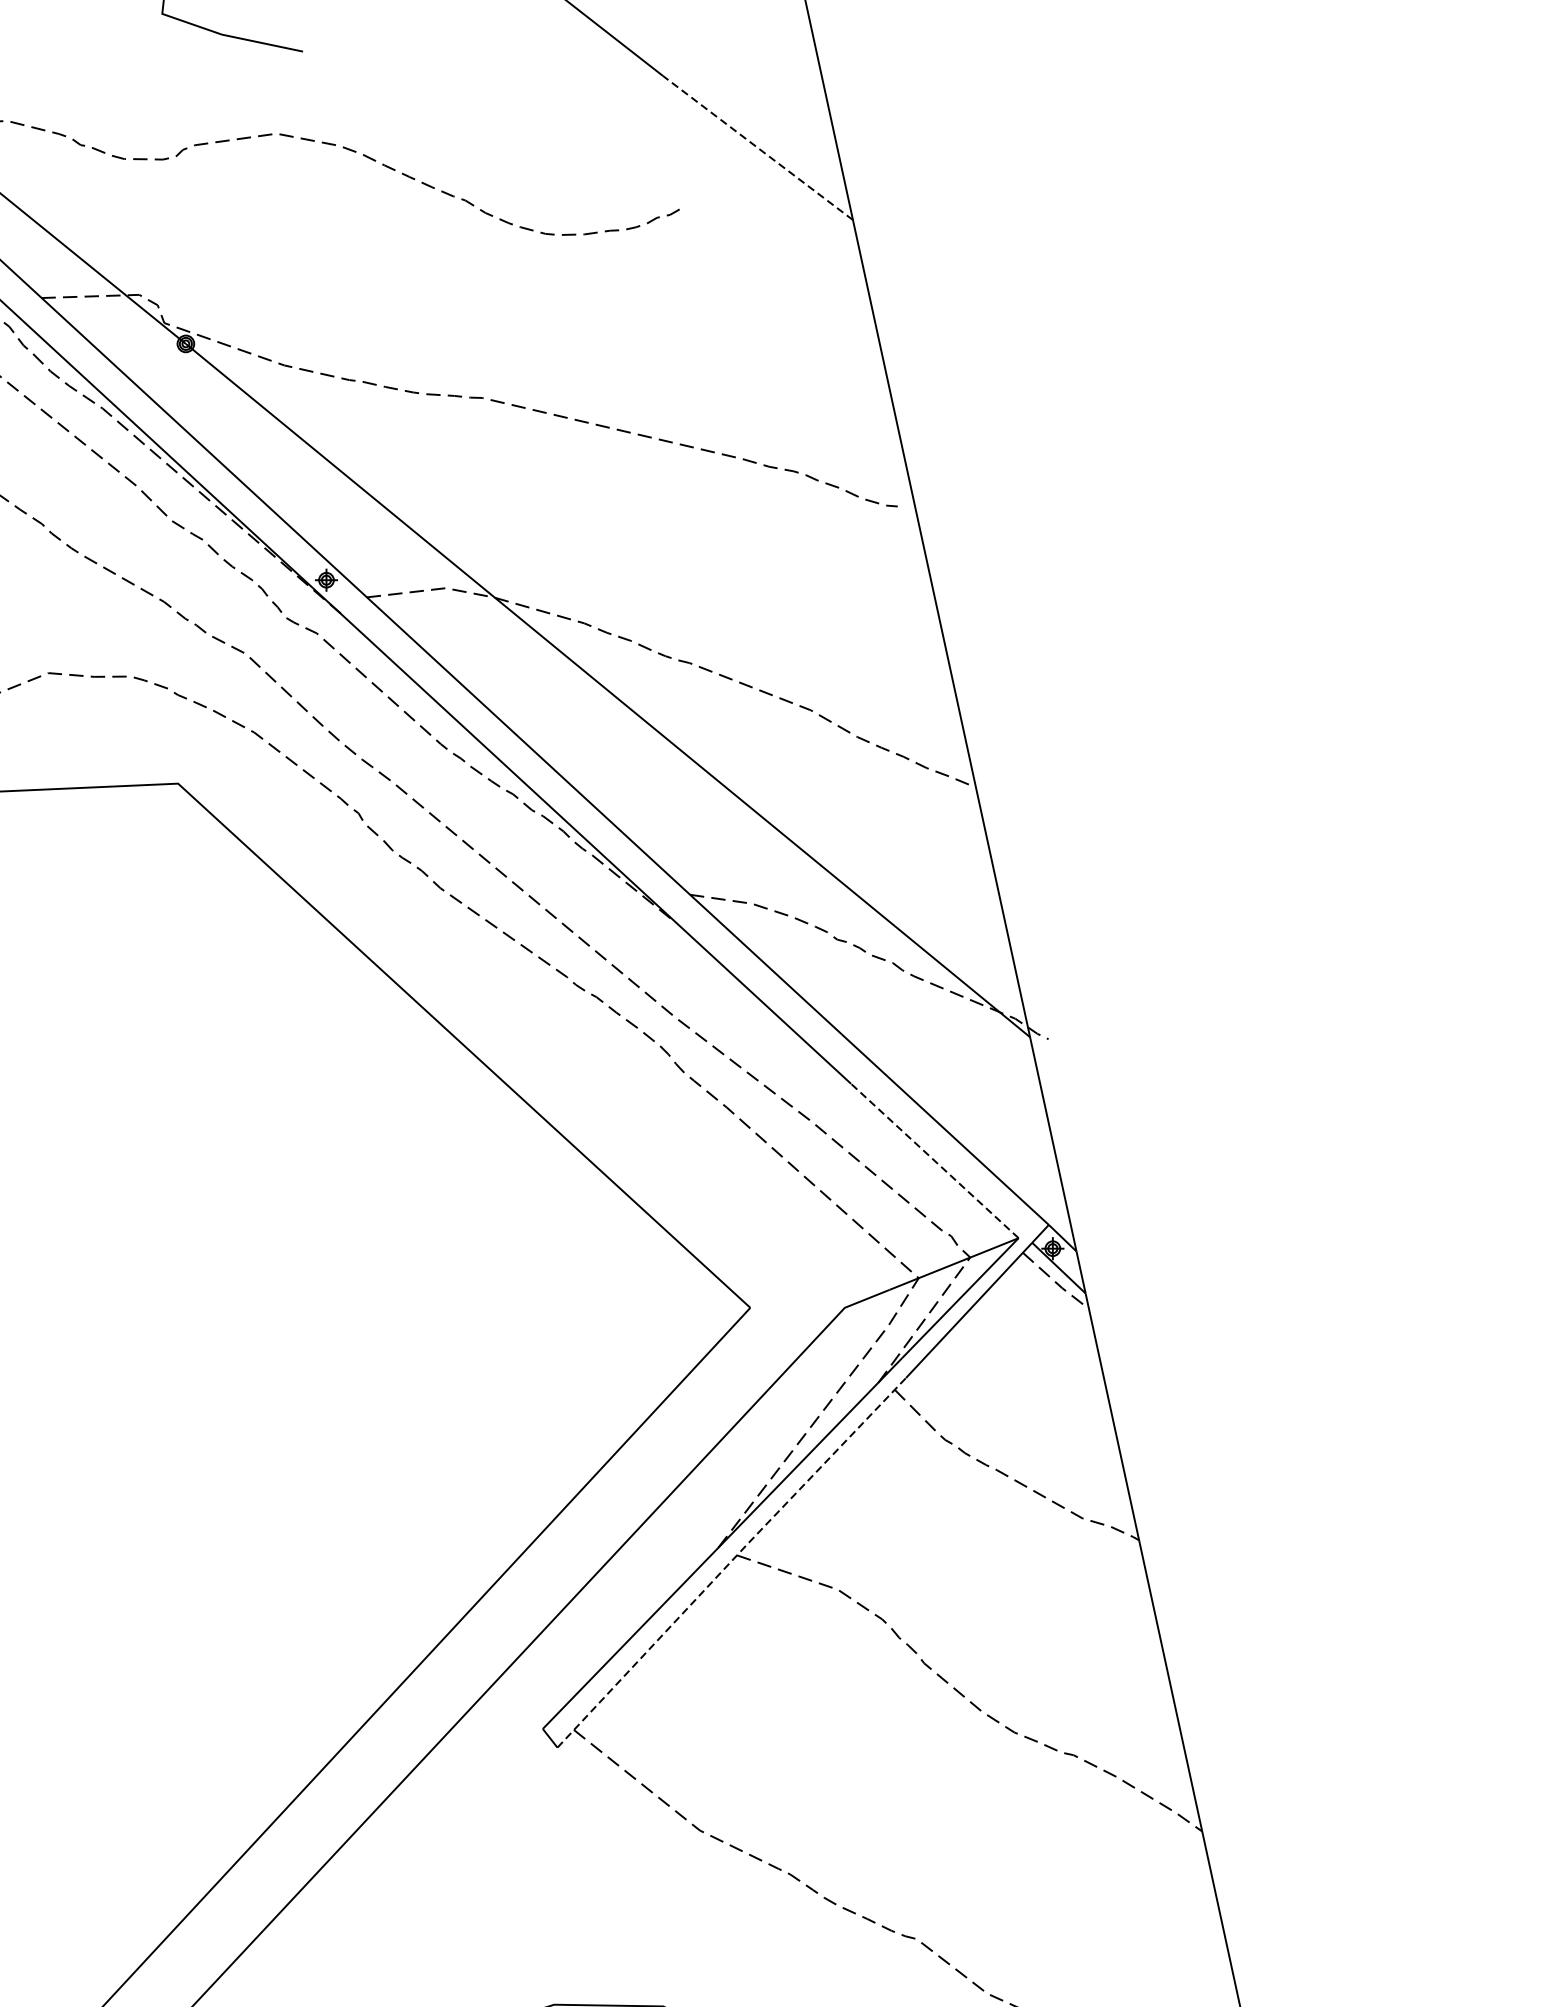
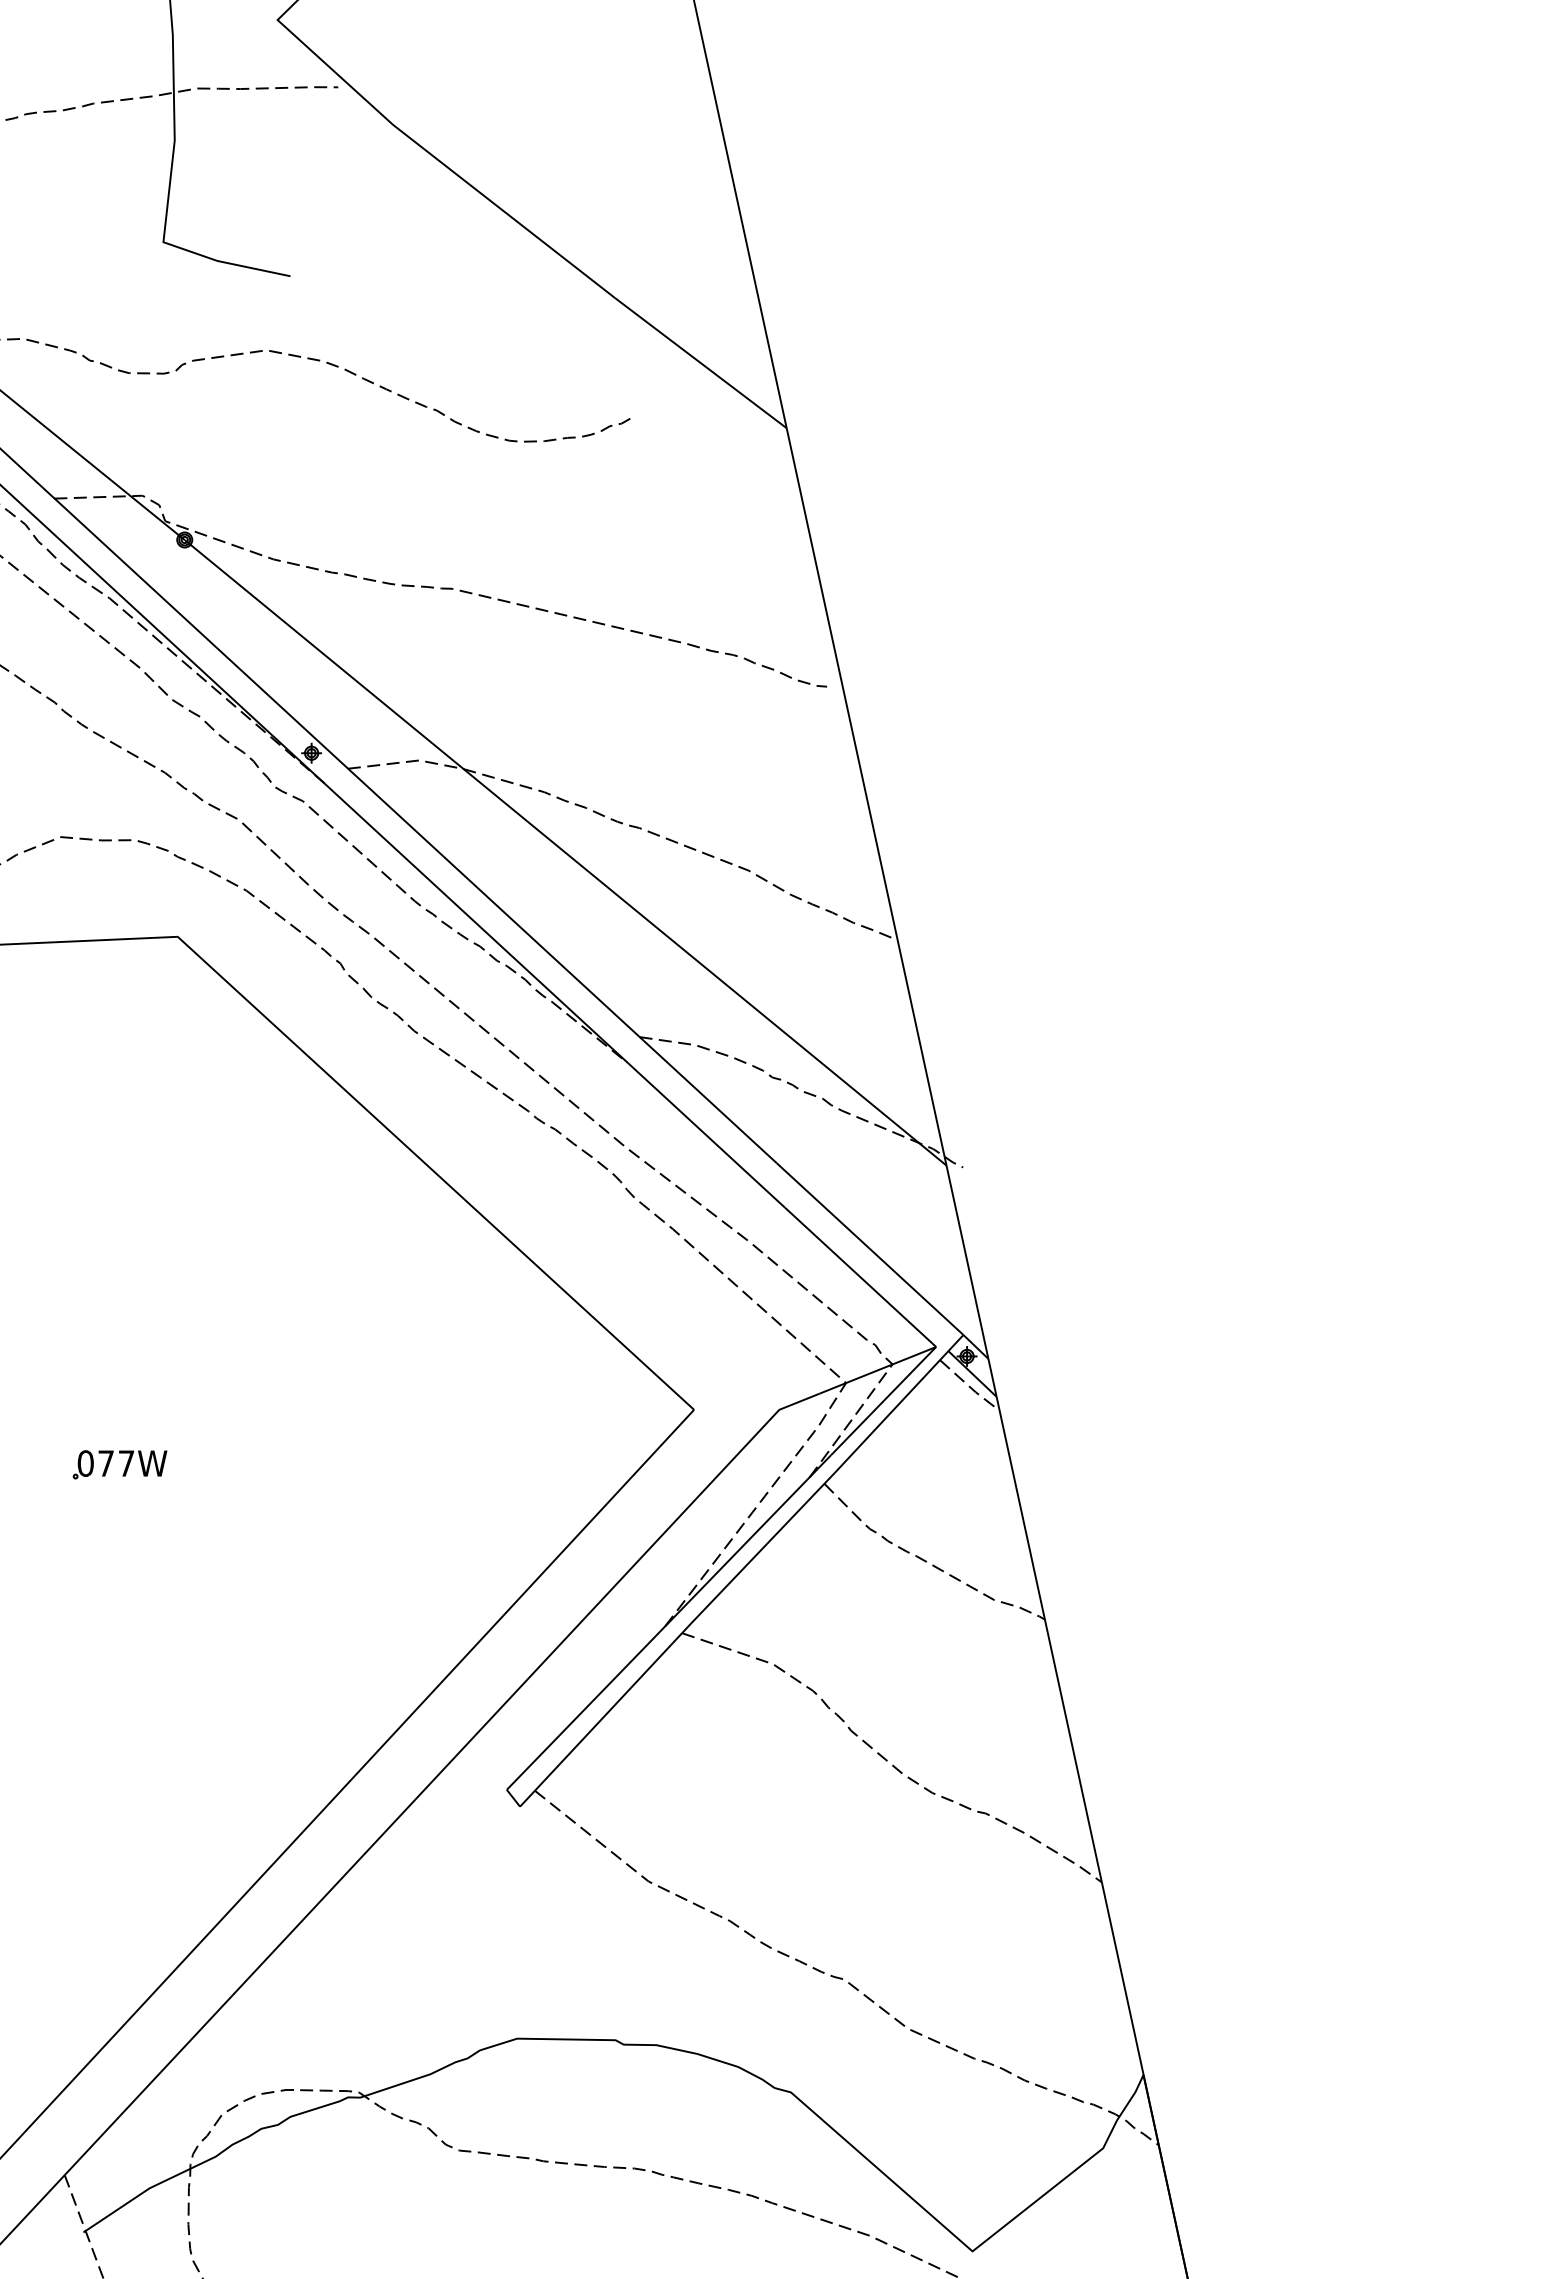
line: (757, 148) -> (700, 363), dashed -> solid
line: (934, 1161) -> (860, 1277), dashed -> solid
part: (120, 1370) -> (125, 1466), added
line: (730, 1561) -> (676, 1638), dashed -> solid

